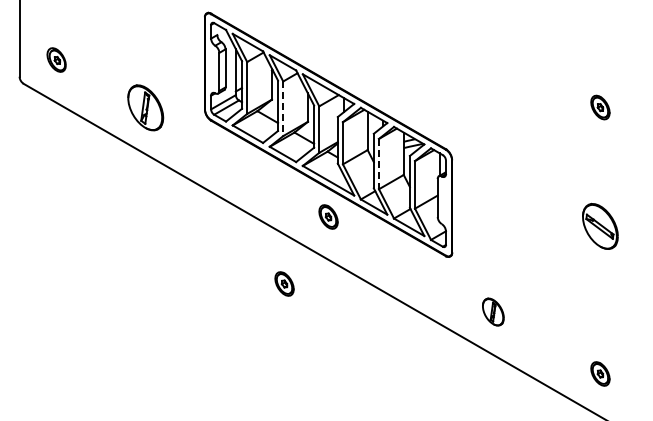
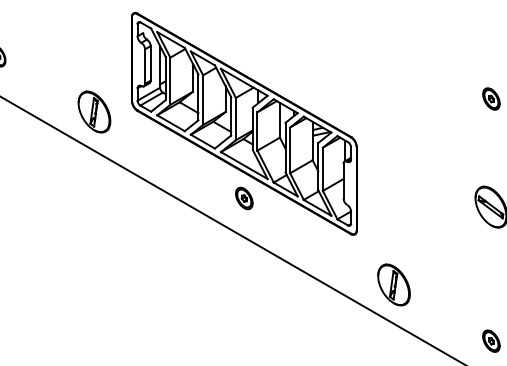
part: (145, 107) -> (94, 111), moved
line: (283, 109) -> (203, 100), dashed -> solid
line: (379, 164) -> (290, 150), dashed -> solid
part: (284, 283) -> (204, 258), removed
part: (493, 311) -> (394, 284), size x1.67

